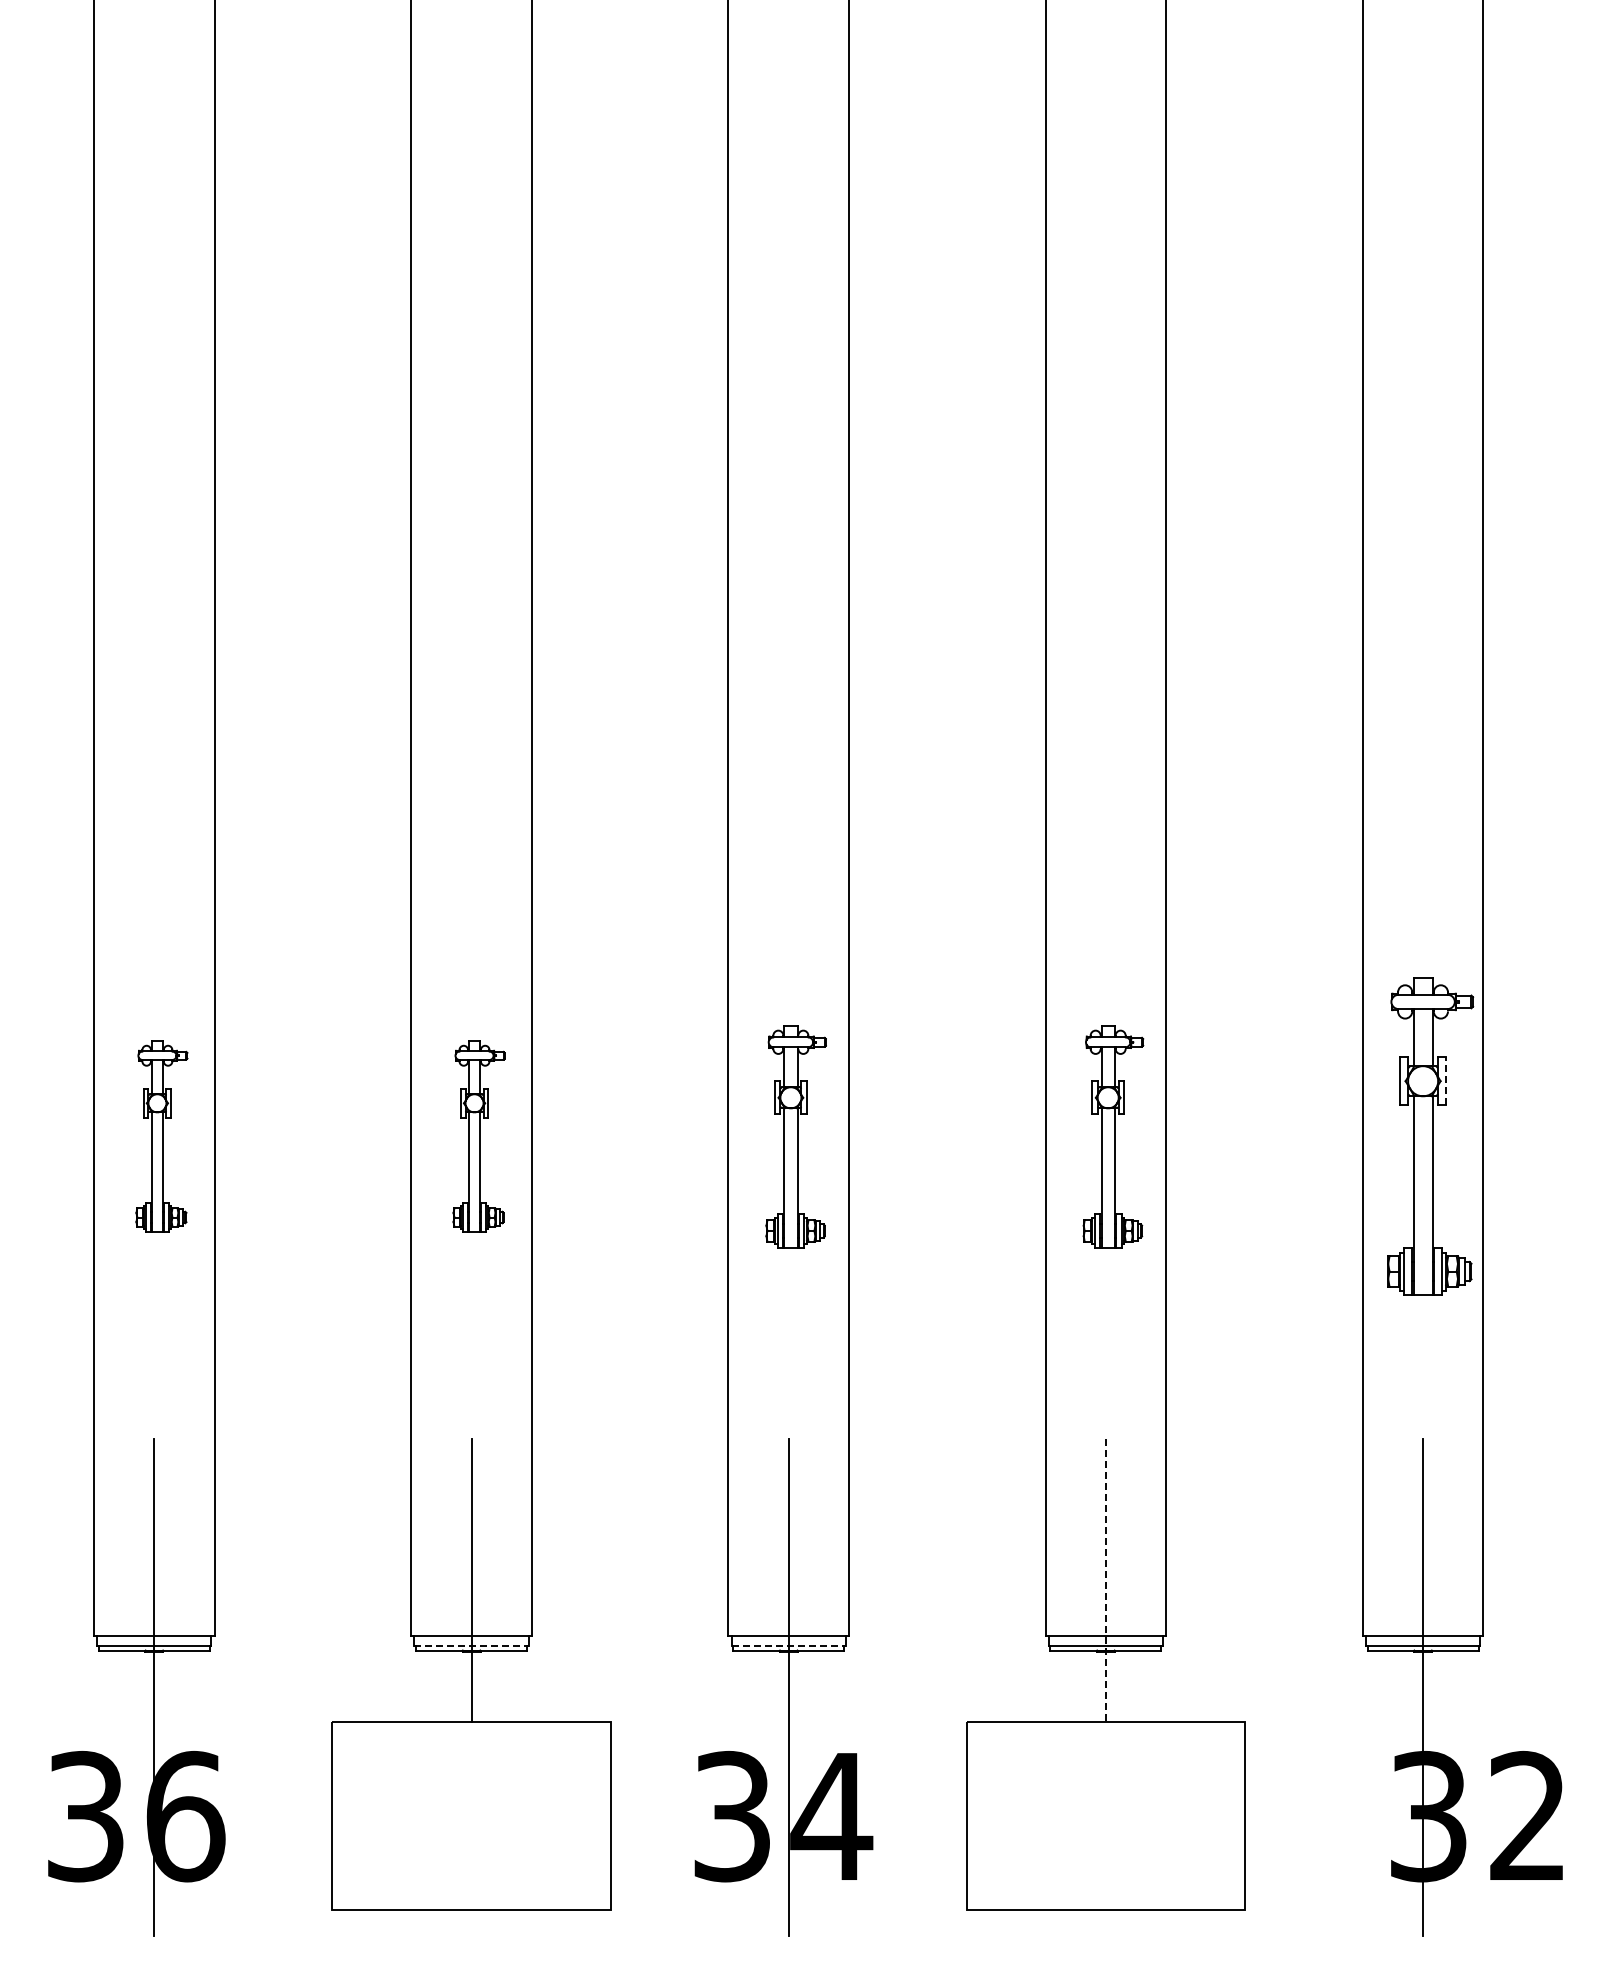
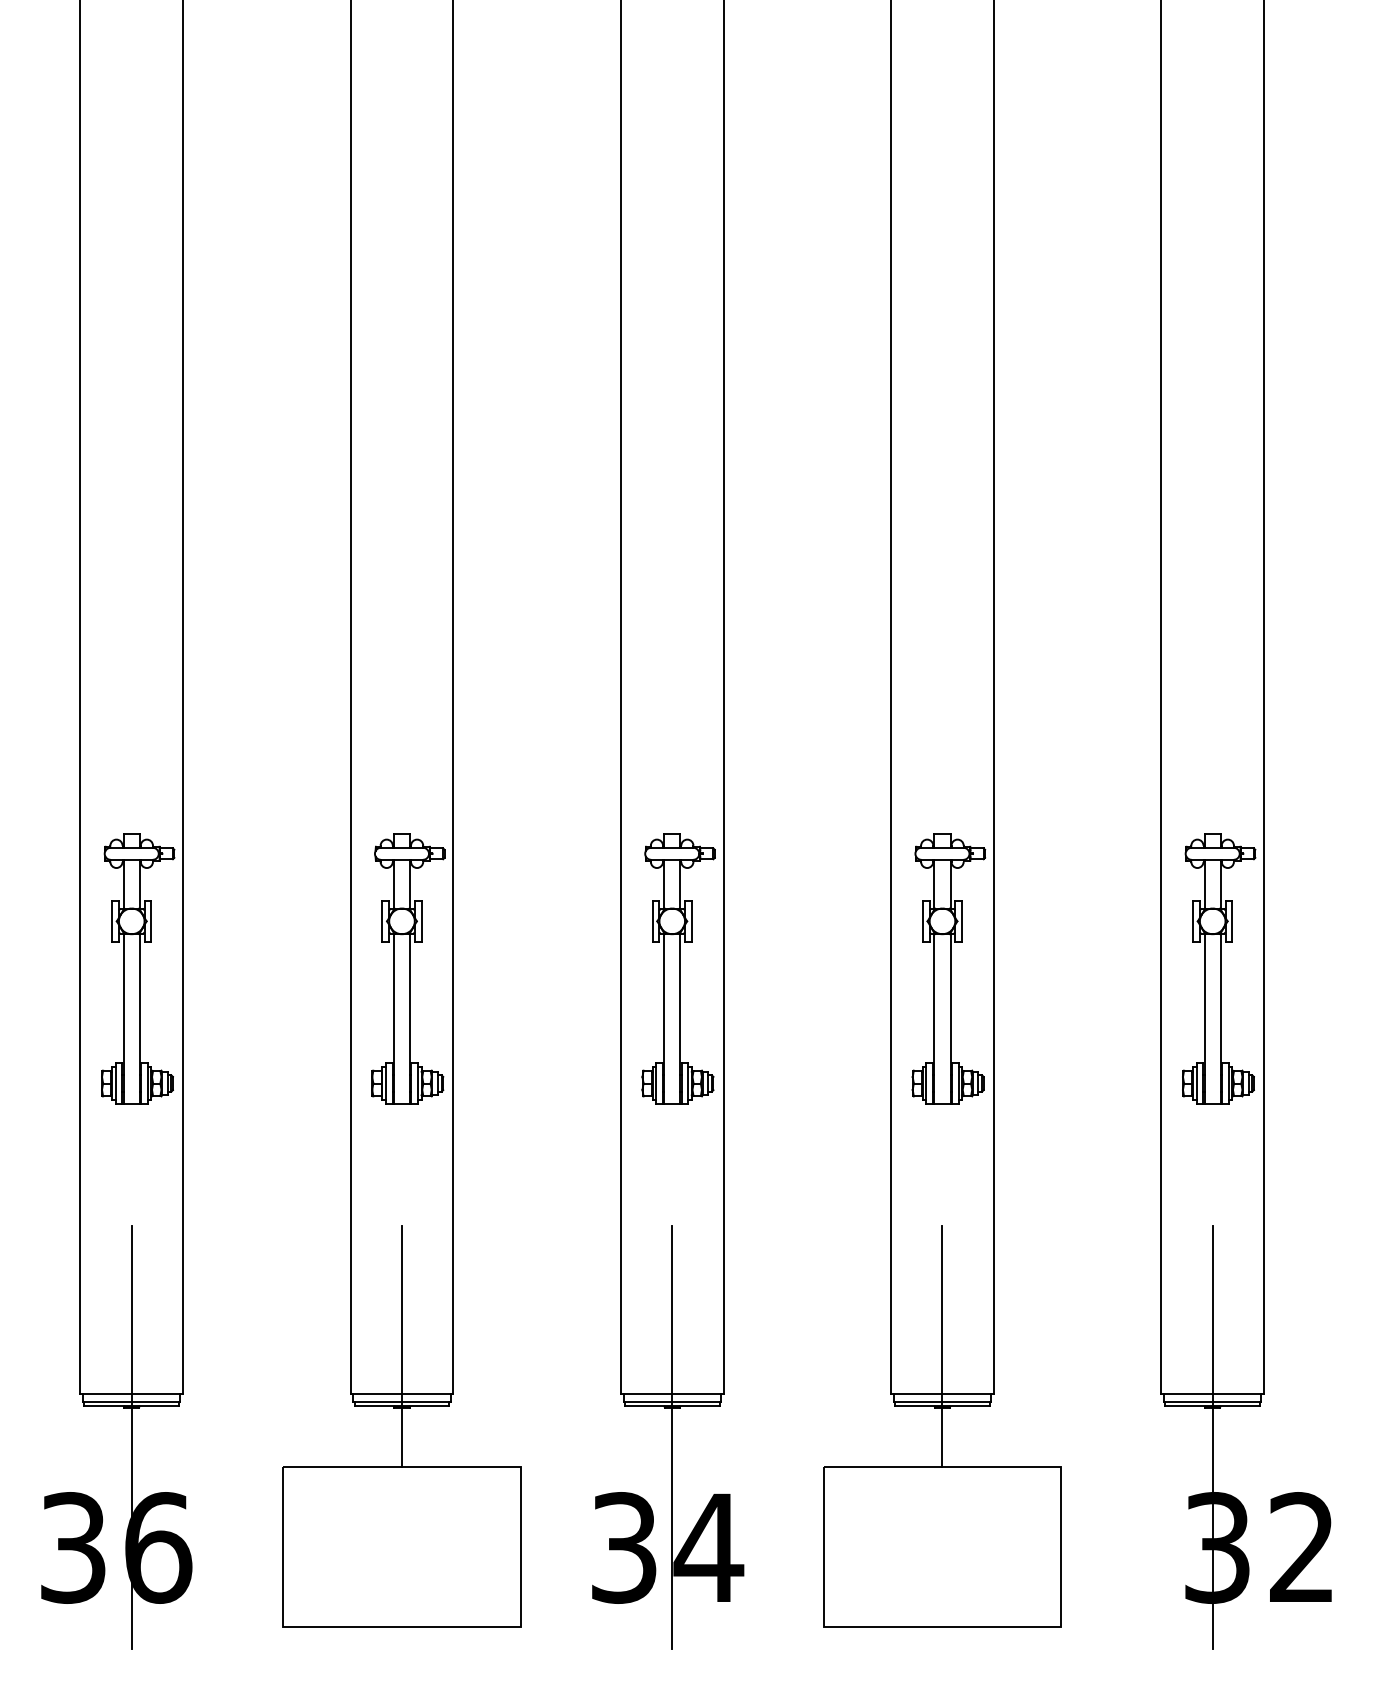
line: (1446, 1081) -> (1232, 921), dashed -> solid
part: (161, 1136) -> (137, 968), size x1.67
part: (478, 1136) -> (407, 968), size x1.67
part: (795, 1136) -> (677, 968), size x1.43
part: (1113, 1136) -> (948, 968), size x1.43
line: (1105, 1580) -> (942, 1346), dashed -> solid
line: (472, 1645) -> (402, 1402), dashed -> solid
line: (789, 1645) -> (672, 1402), dashed -> solid

